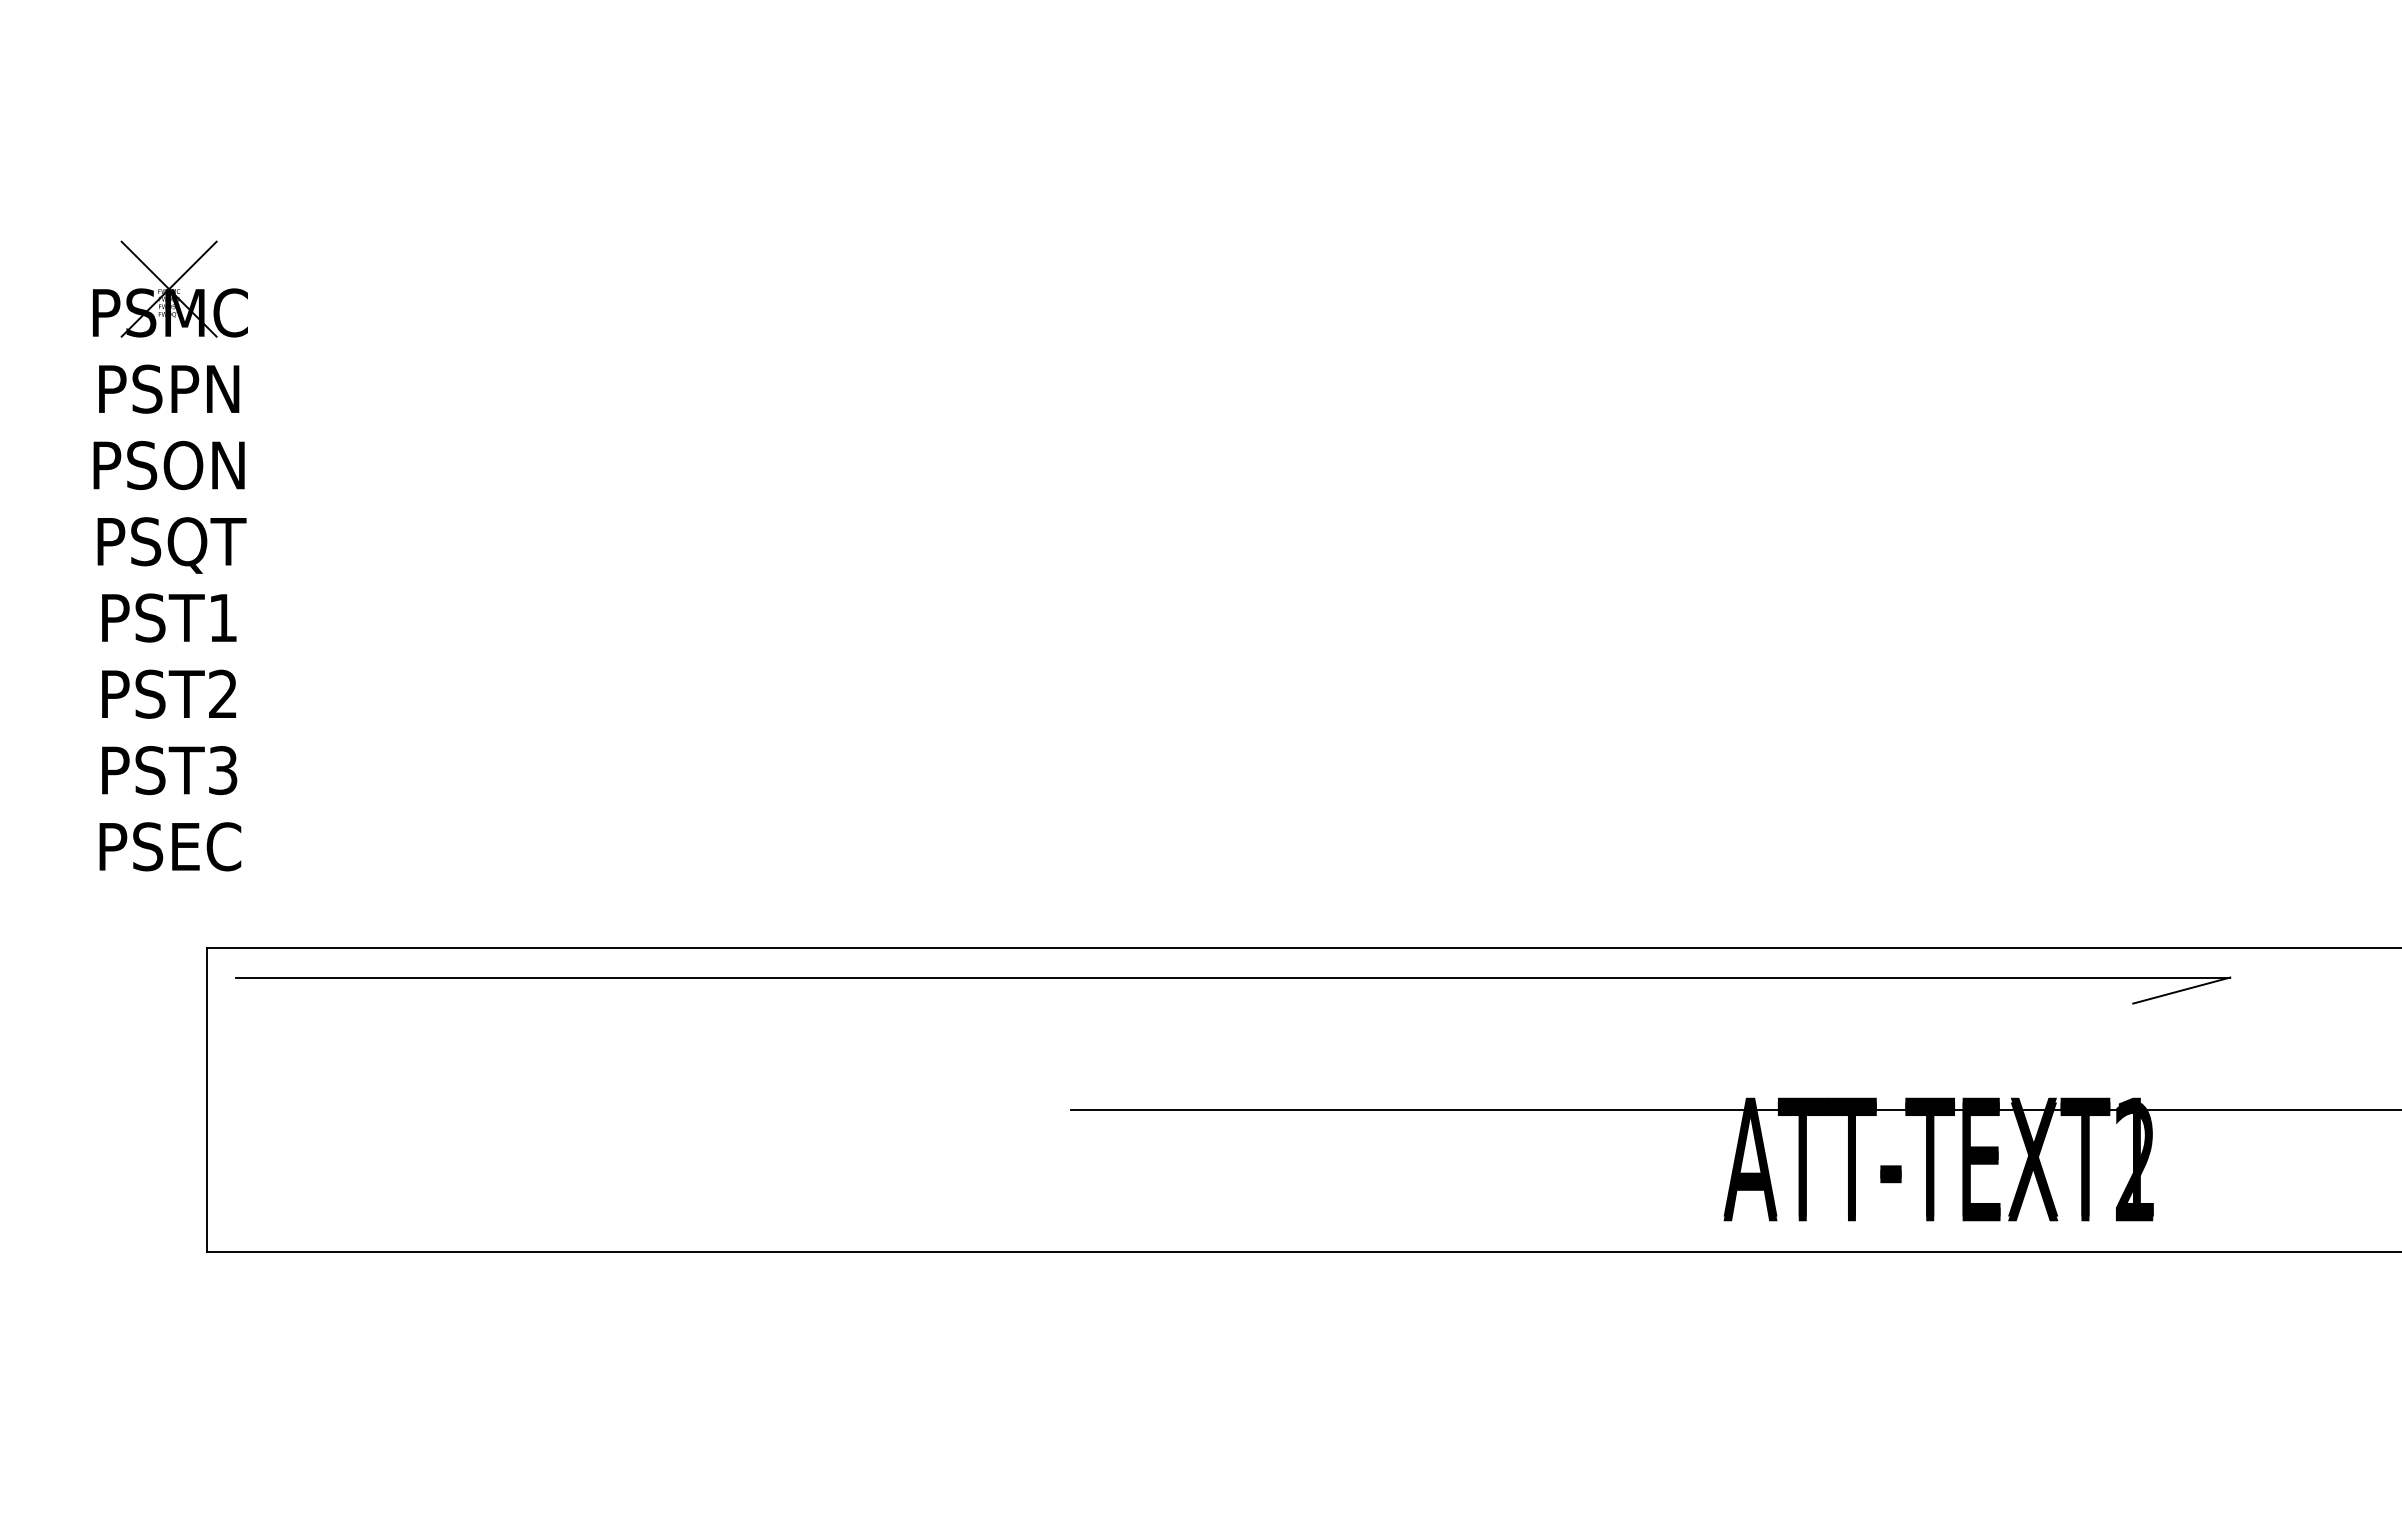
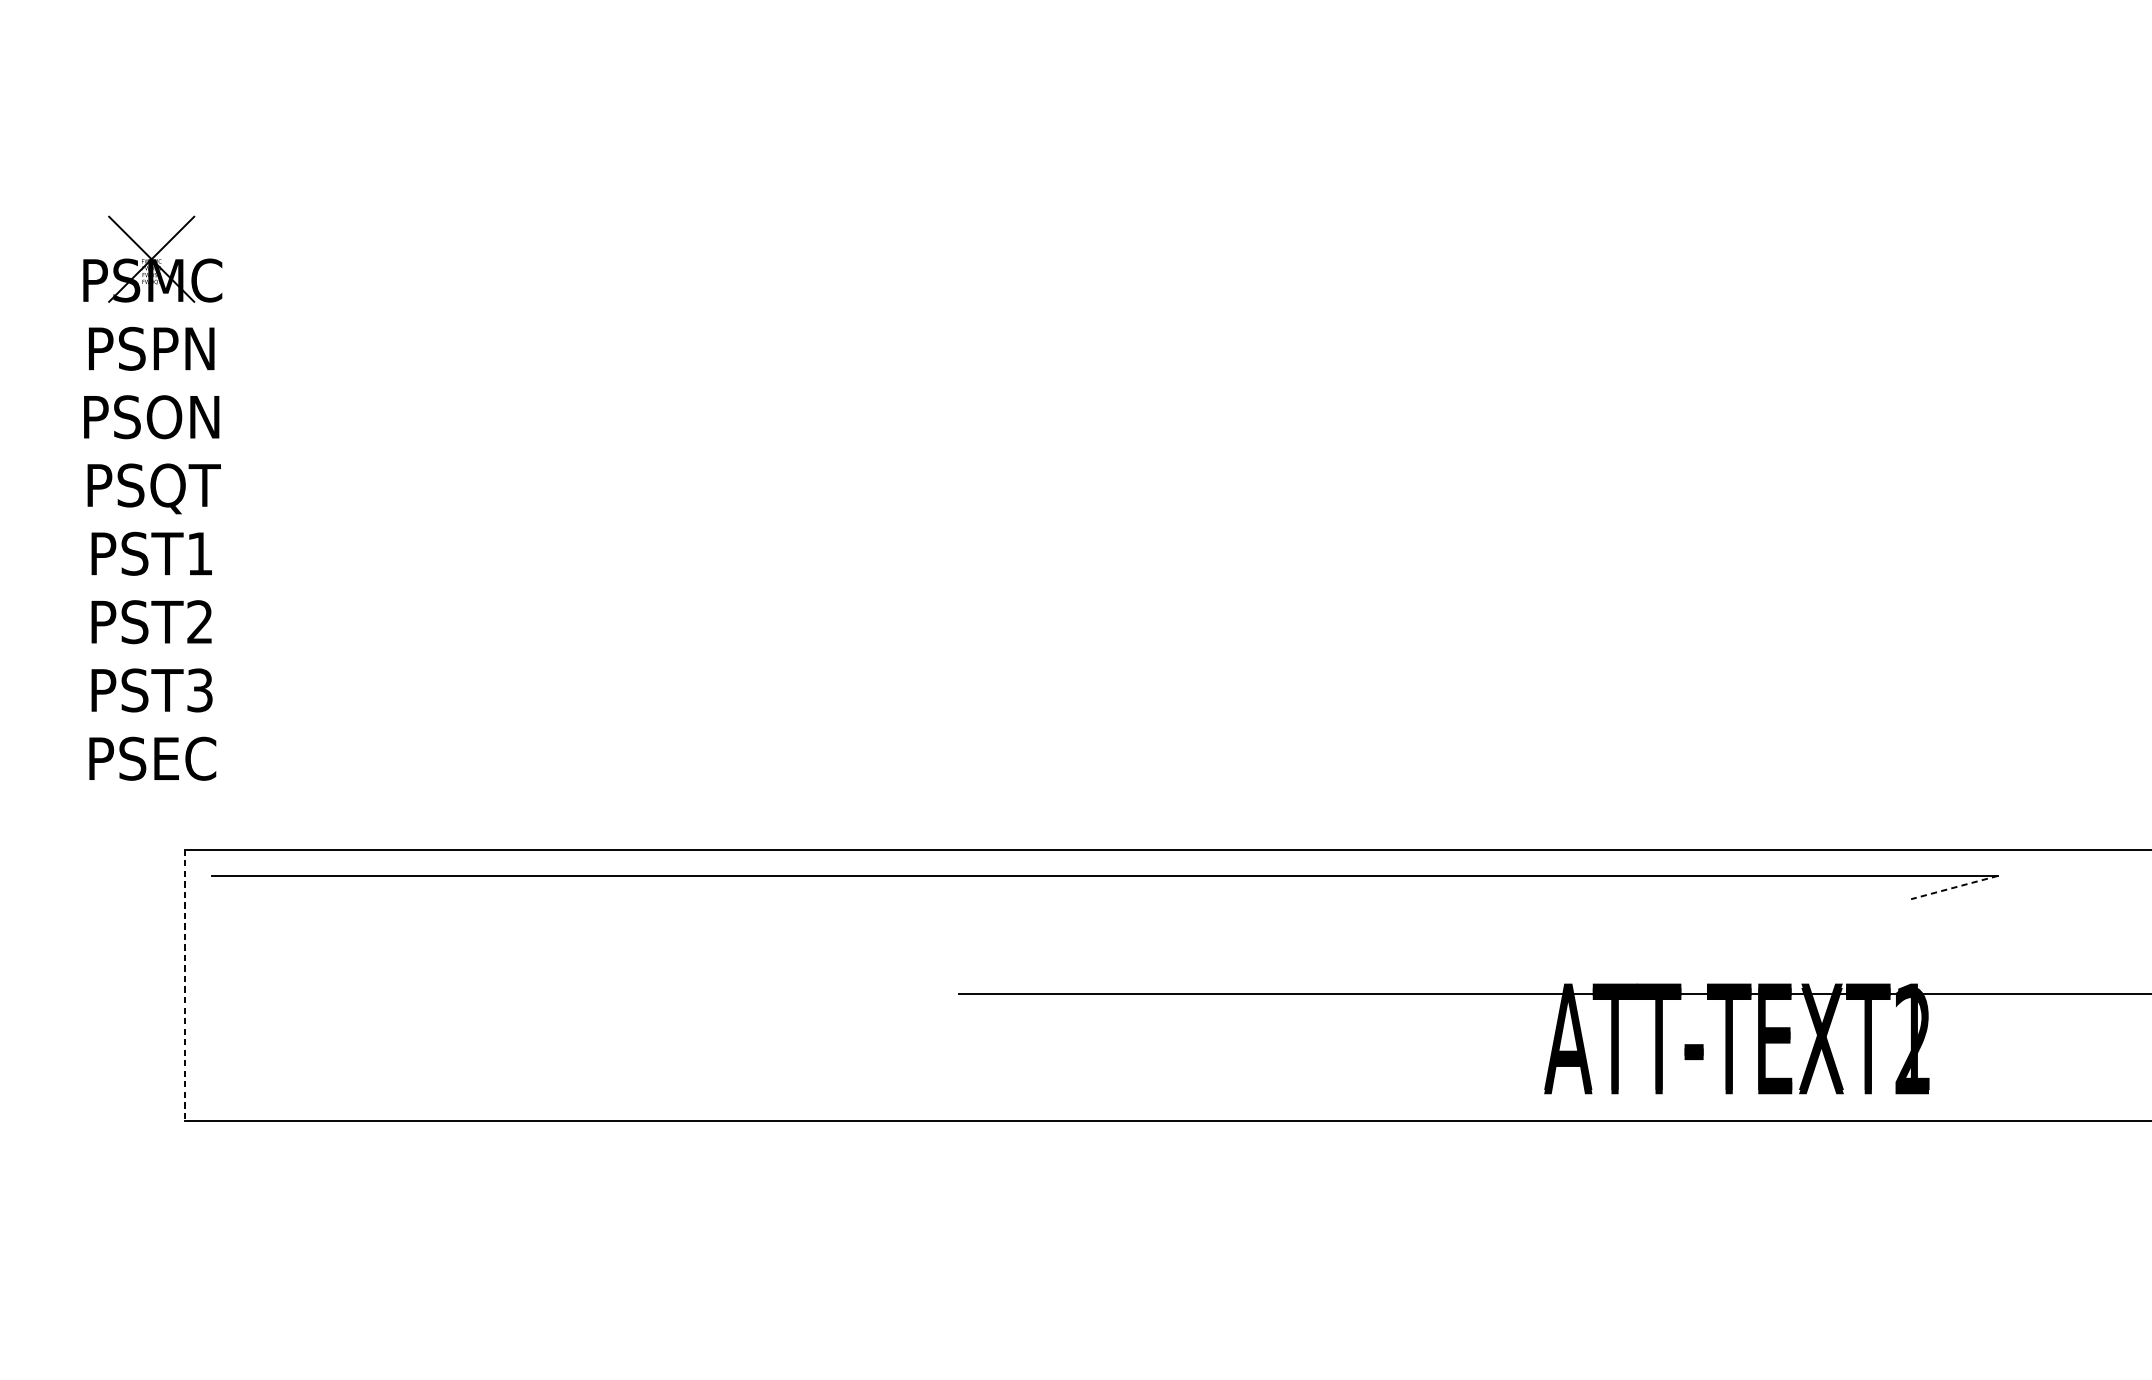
line: (2181, 990) -> (1954, 887), solid -> dashed
line: (206, 1099) -> (185, 985), solid -> dashed

